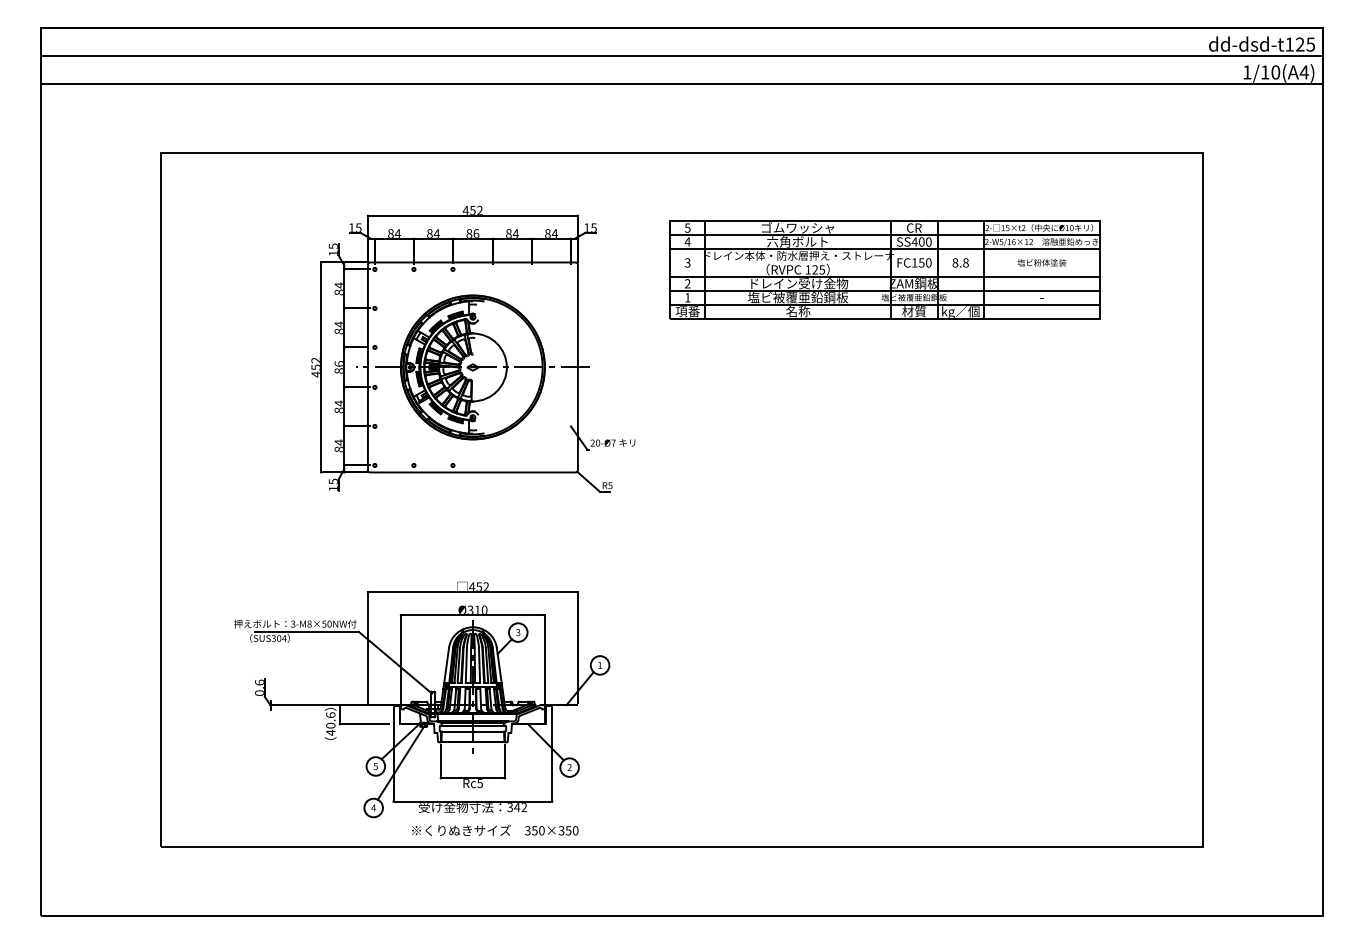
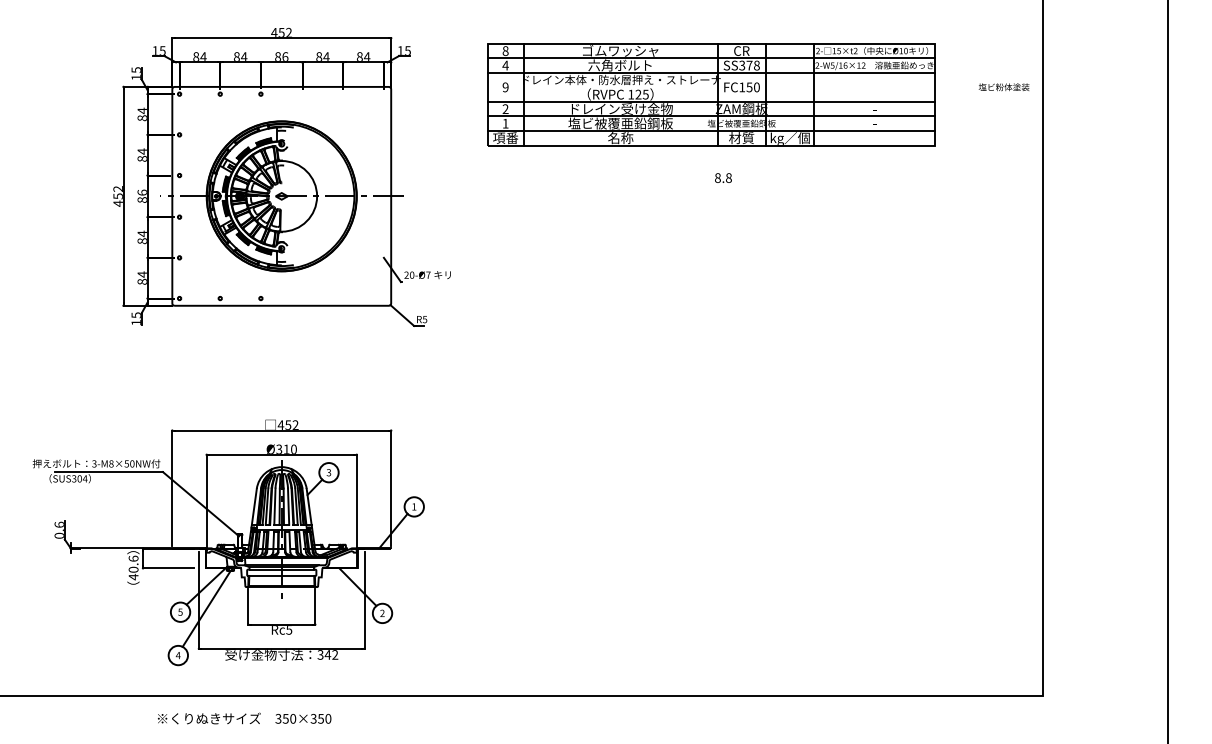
text: (687, 227) -> (505, 50), 5 -> 8
text: (921, 241) -> (749, 65), SS400 -> SS378
text: (687, 262) -> (505, 86), 3 -> 9
text: (960, 262) -> (723, 177), moved
text: (1041, 262) -> (1003, 86), moved
text: (495, 830) -> (244, 718), moved

